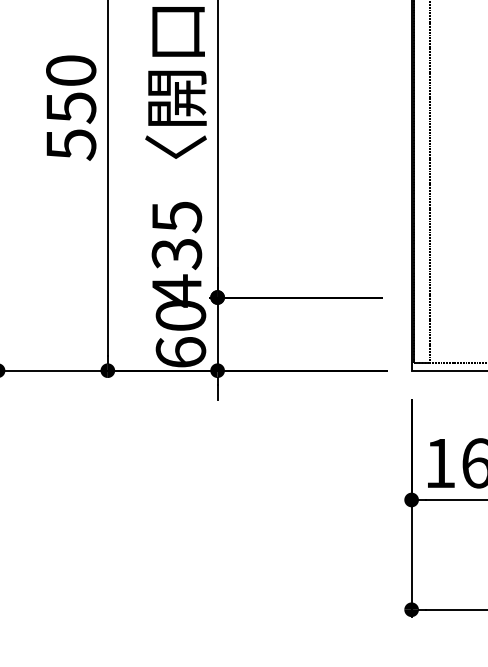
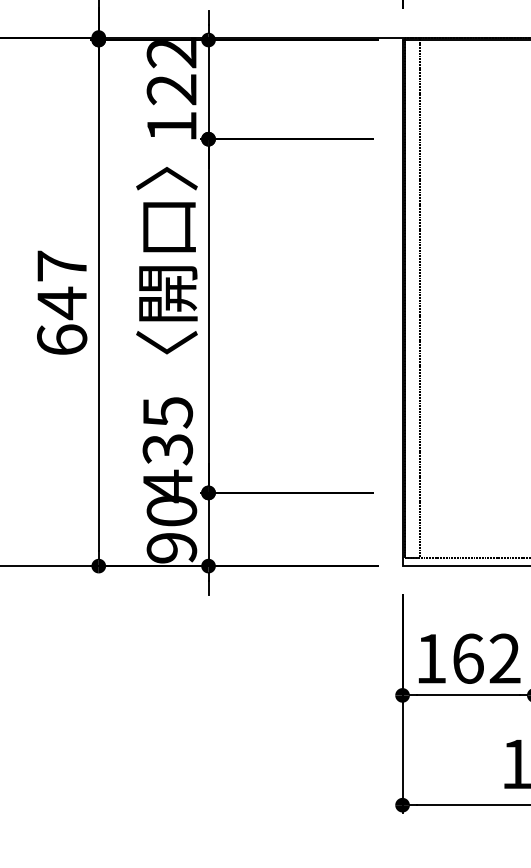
text: (71, 108) -> (62, 303), 550 -> 647
text: (180, 352) -> (171, 547), 60 -> 90

